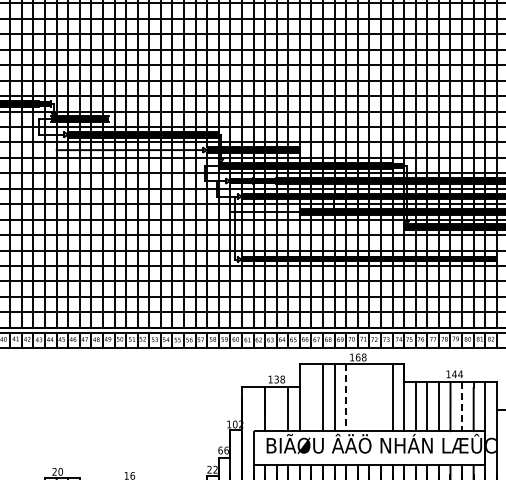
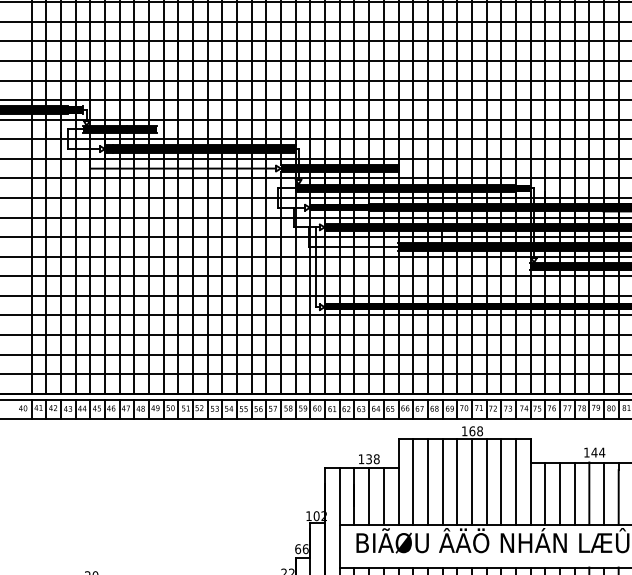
line: (311, 397) -> (413, 481), added
line: (346, 397) -> (457, 481), dashed -> solid
line: (357, 397) -> (471, 481), added
line: (369, 397) -> (486, 481), added
line: (380, 397) -> (500, 481), added
line: (462, 406) -> (604, 493), dashed -> solid
line: (253, 408) -> (339, 495), added
line: (276, 408) -> (368, 495), added

